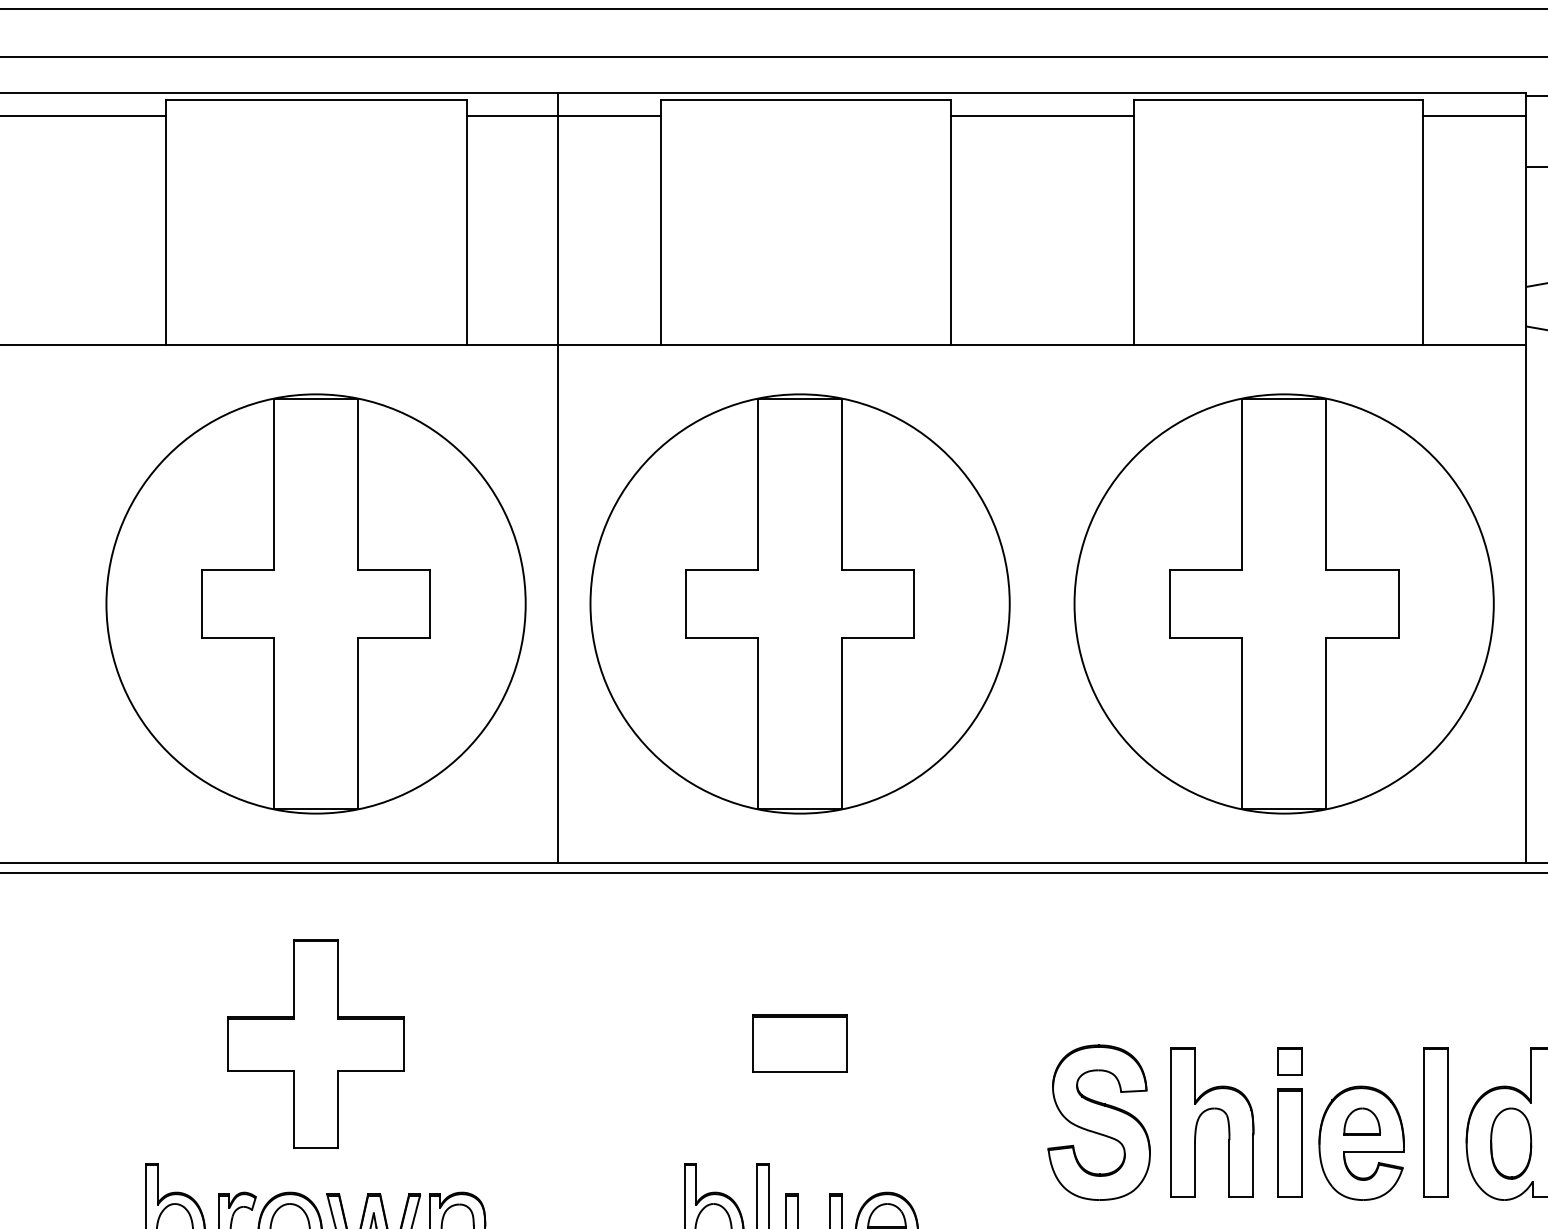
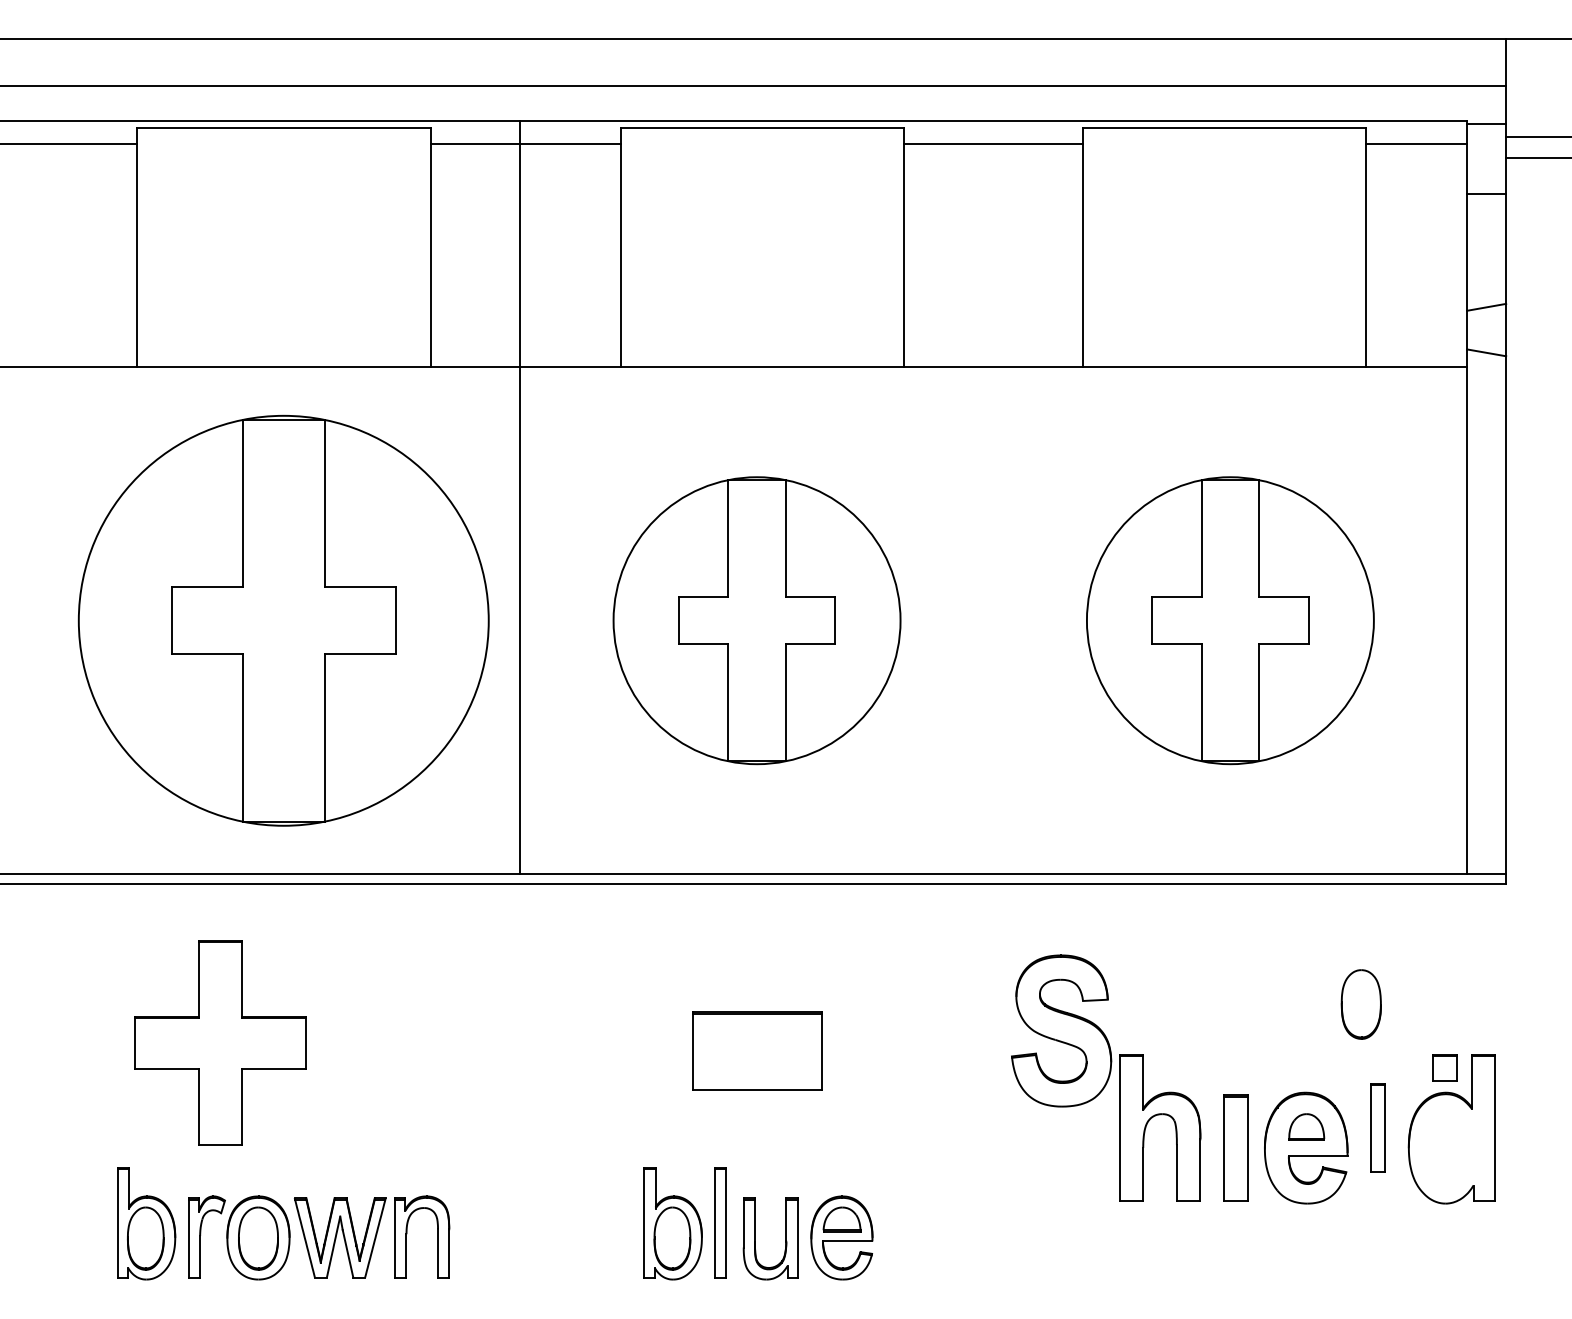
part: (799, 603) -> (756, 620), size x0.7
part: (1284, 603) -> (1230, 620), size x0.7
part: (315, 1043) -> (220, 1042), moved
part: (799, 1043) -> (756, 1050), size x1.4
part: (1289, 1060) -> (1444, 1067), moved
part: (1099, 1122) -> (1061, 1030), moved
part: (1435, 1122) -> (1378, 1127), size x0.6
part: (1510, 1143) -> (1360, 1004), moved

